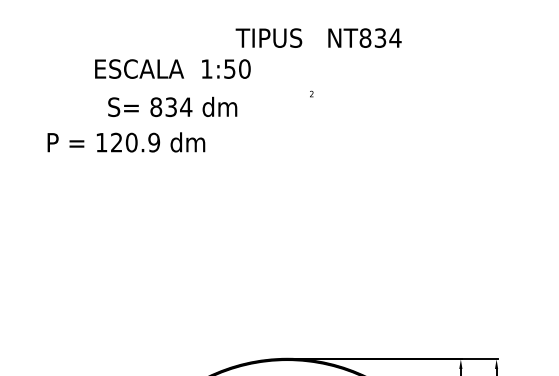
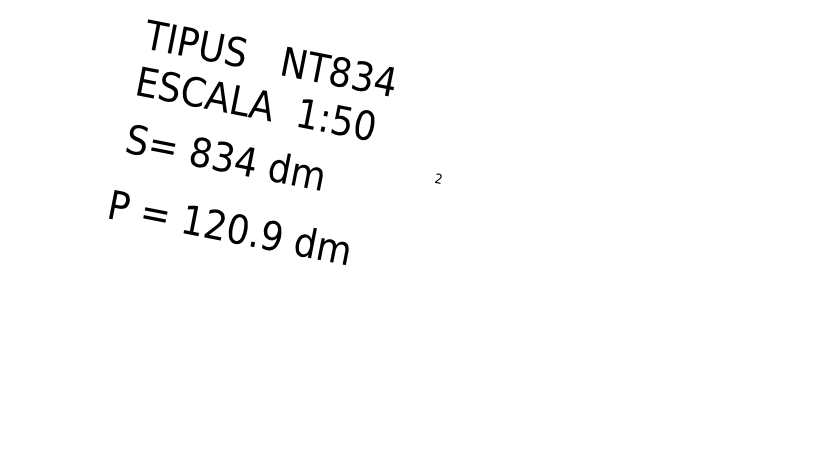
text: (318, 37) -> (269, 57), moved
text: (172, 68) -> (256, 102), moved
text: (126, 142) -> (230, 227), moved

